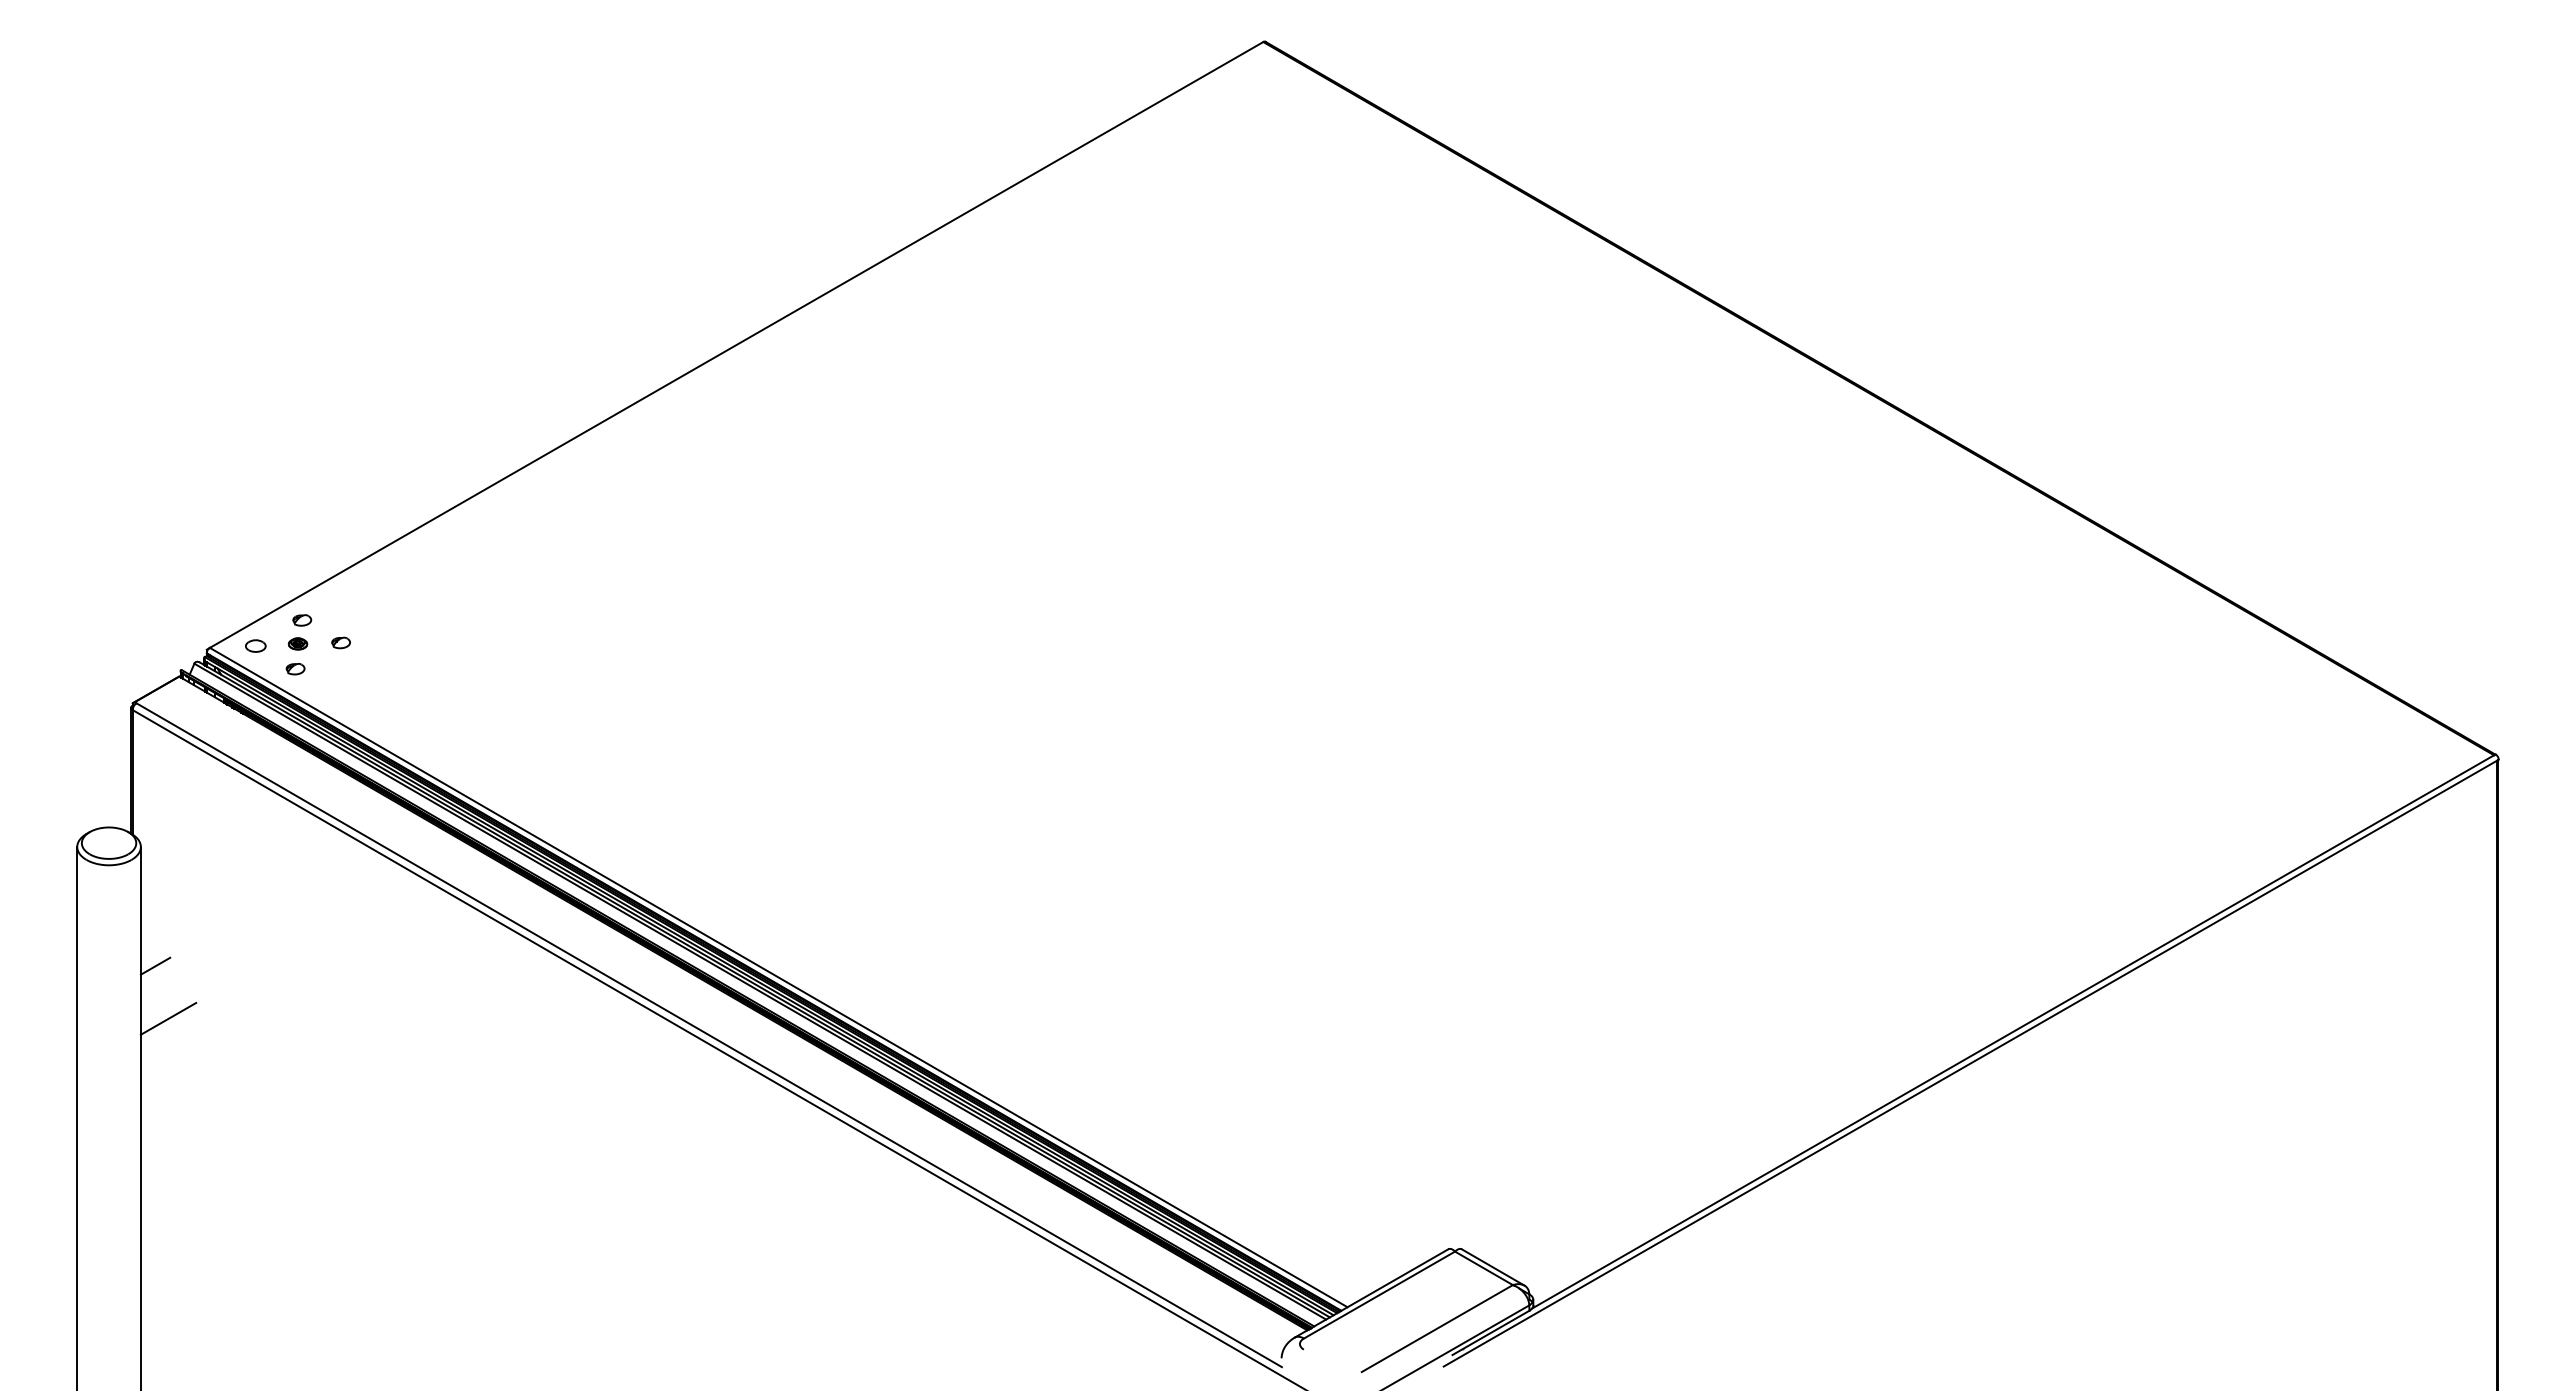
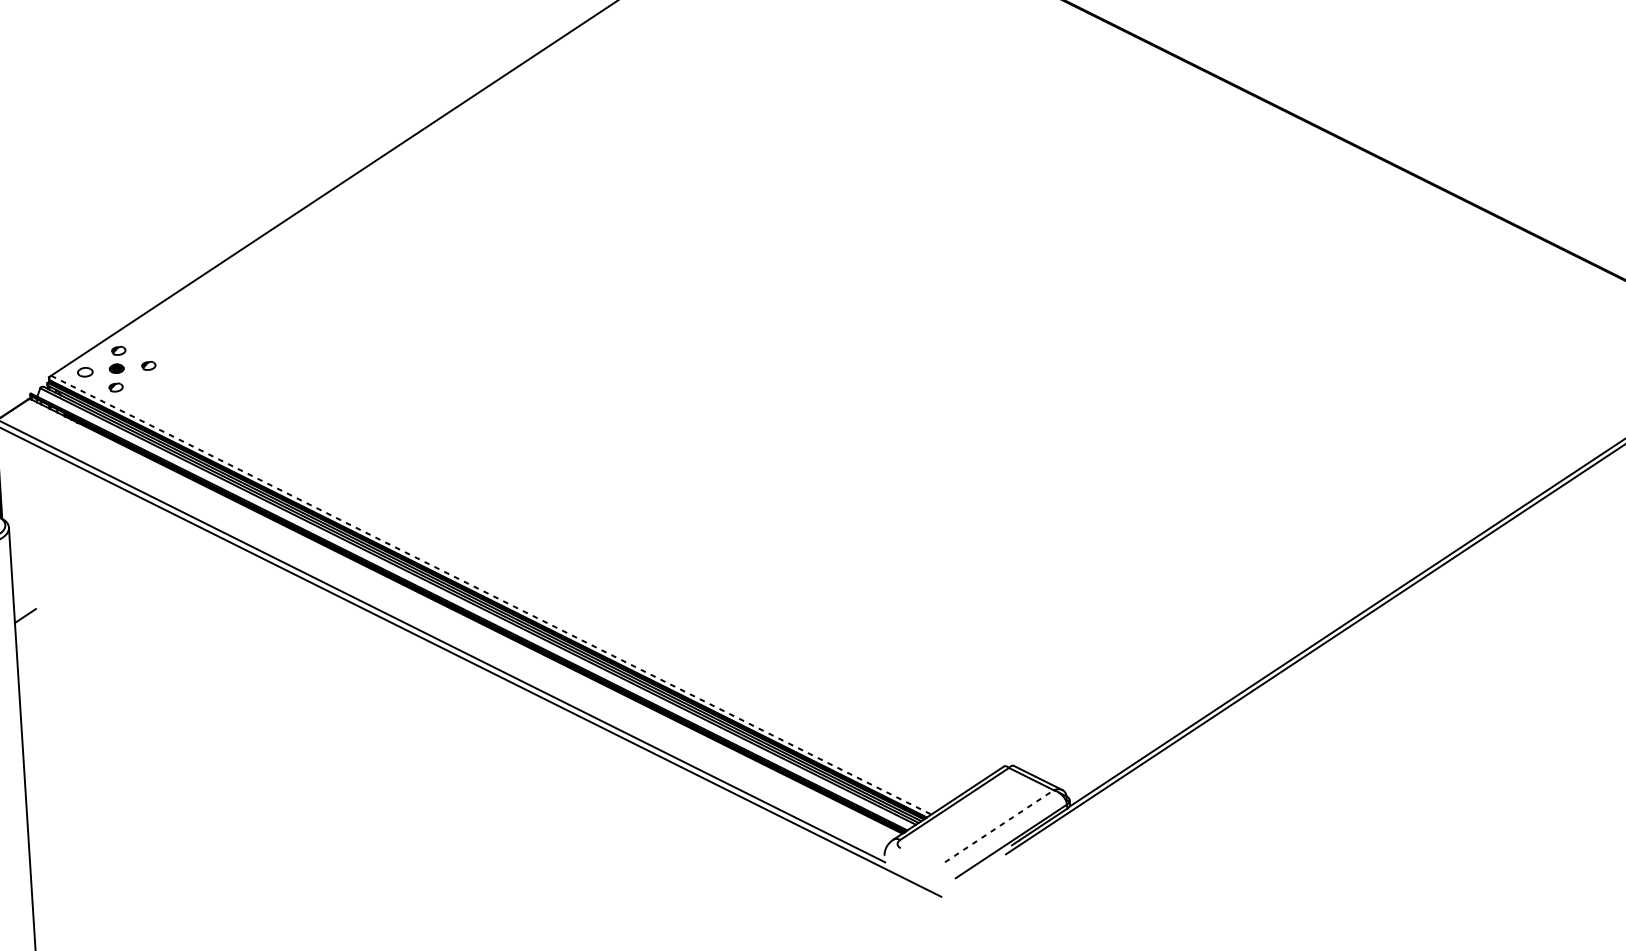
line: (779, 977) -> (491, 595), solid -> dashed
line: (168, 1018) -> (37, 654), removed
line: (1437, 1328) -> (999, 826), solid -> dashed

